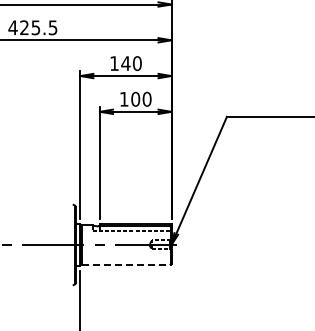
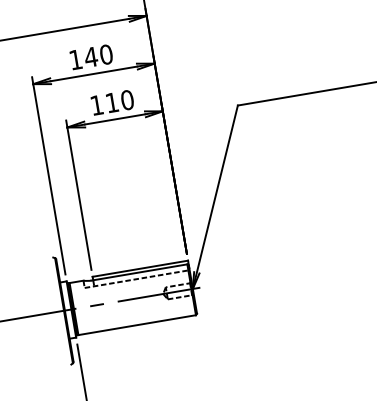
text: (135, 98) -> (111, 101), 100 -> 110
line: (126, 264) -> (137, 325), dashed -> solid

